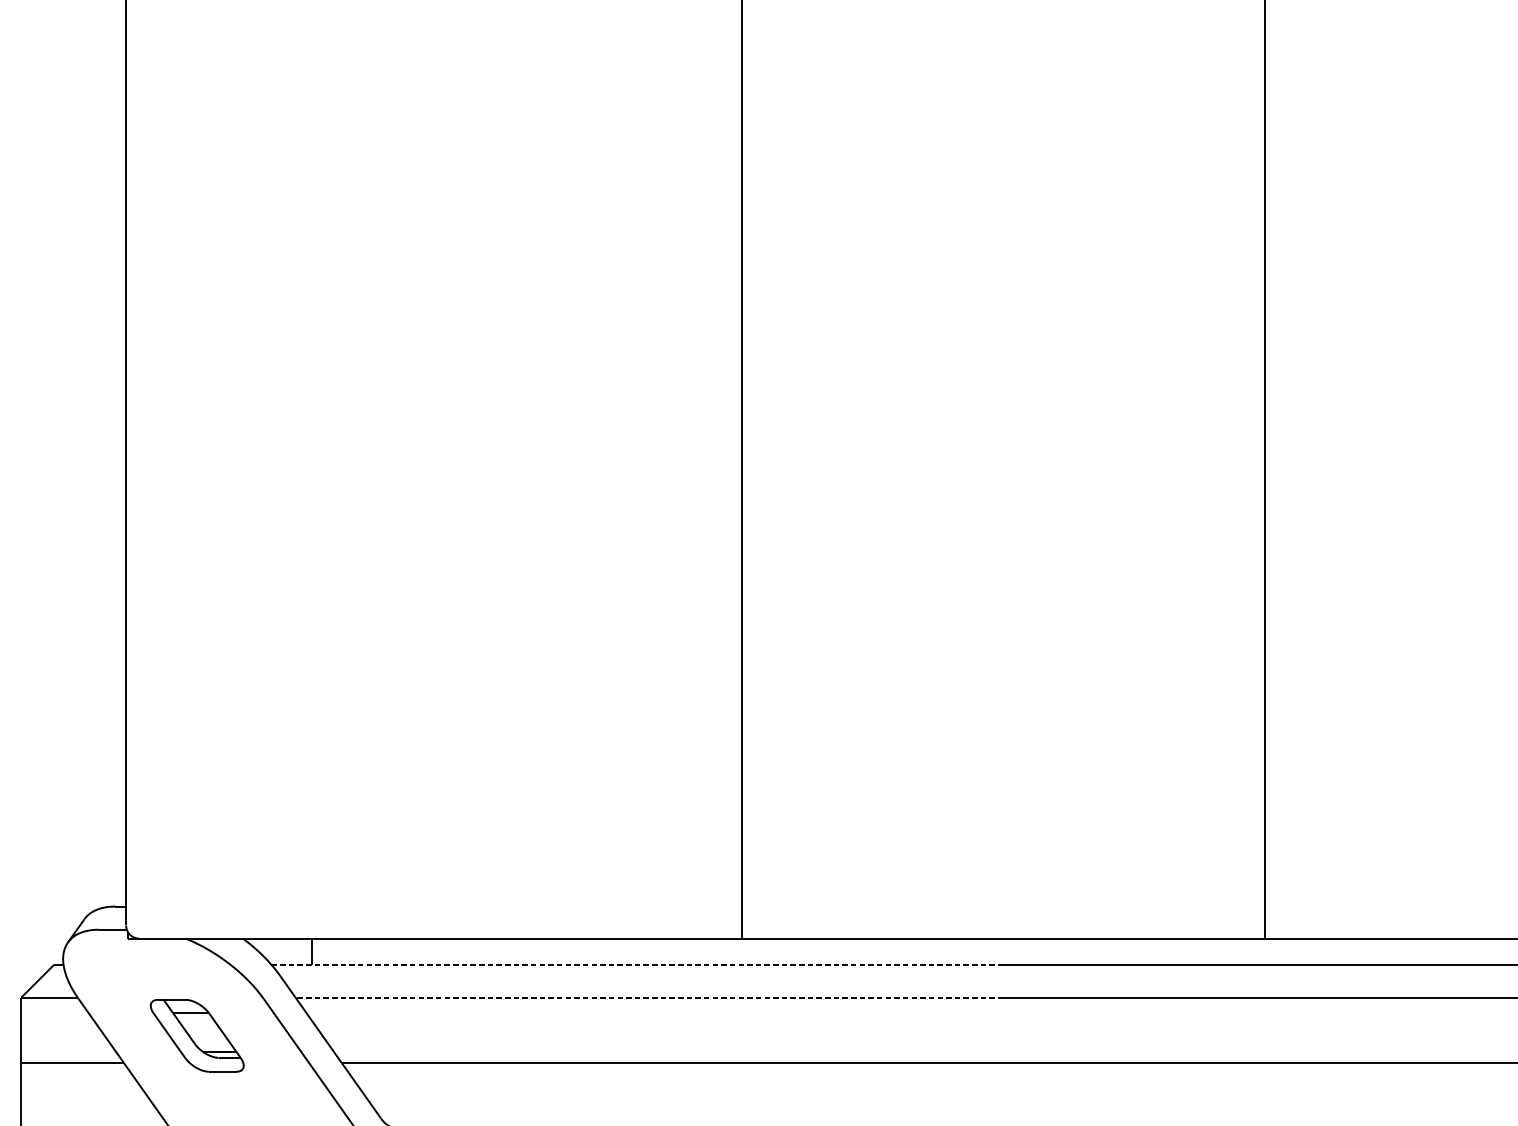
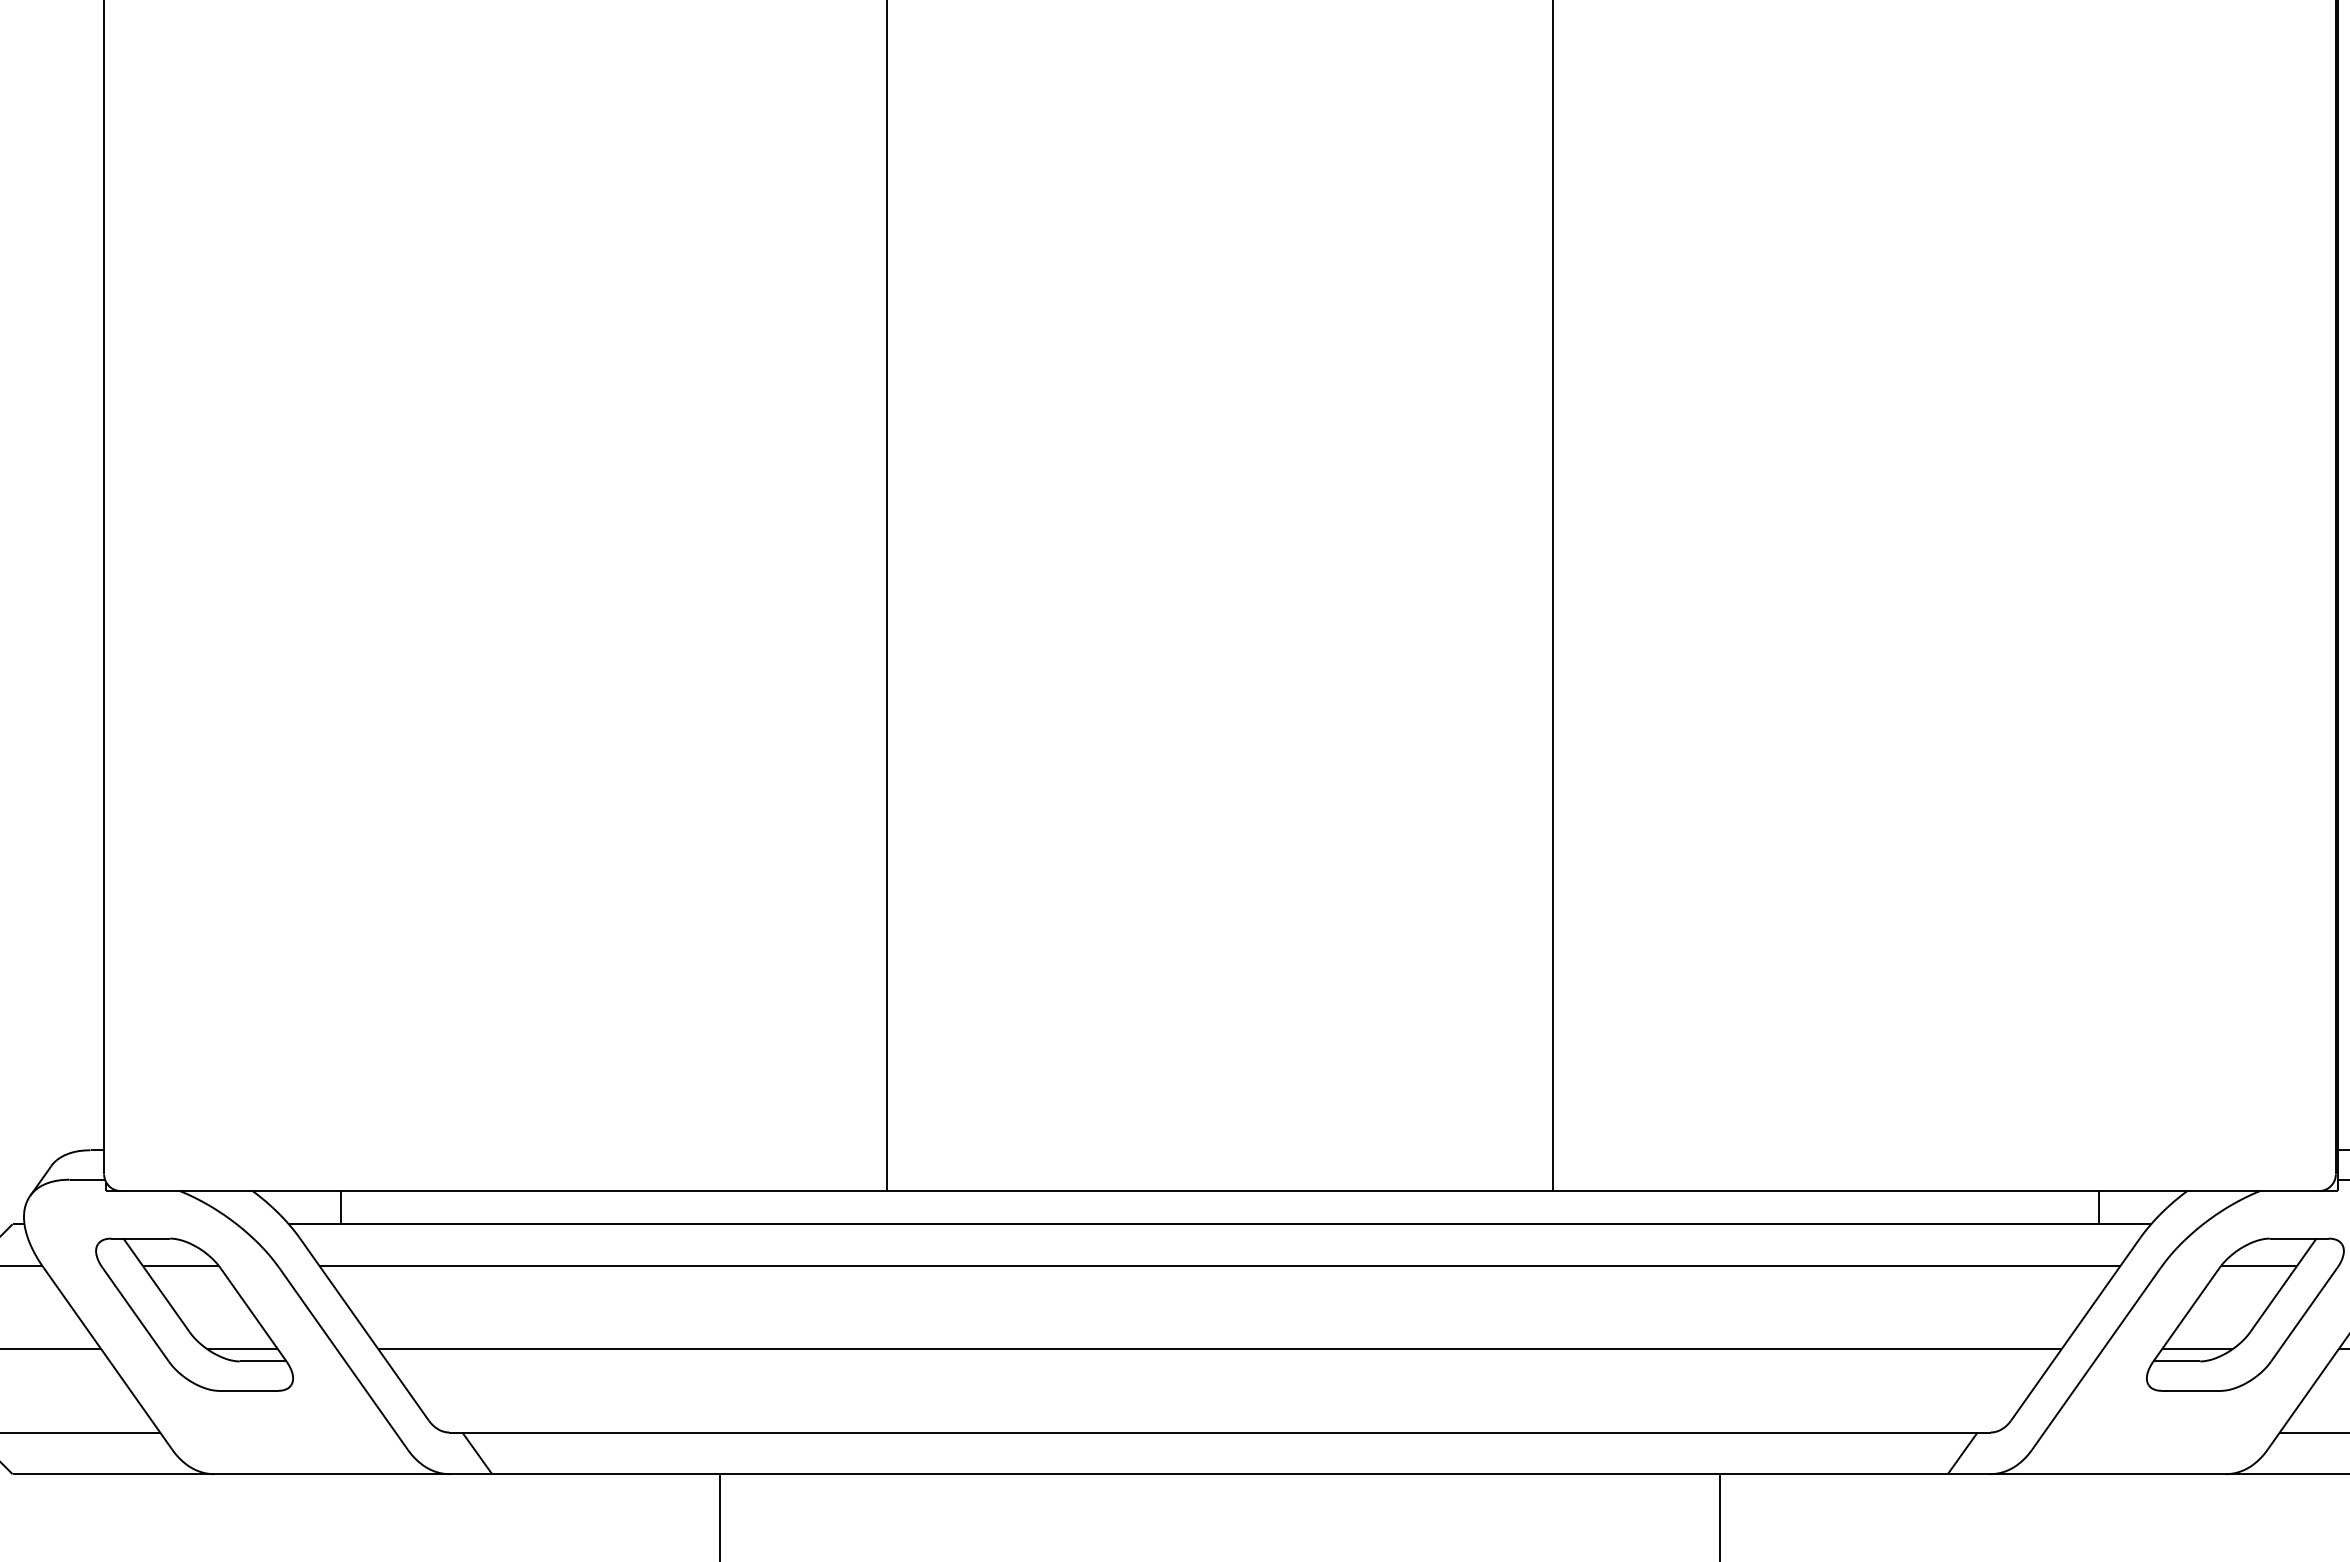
line: (637, 964) -> (754, 1224), dashed -> solid
line: (649, 997) -> (769, 1265), dashed -> solid
part: (197, 1035) -> (194, 1314), size x1.67

